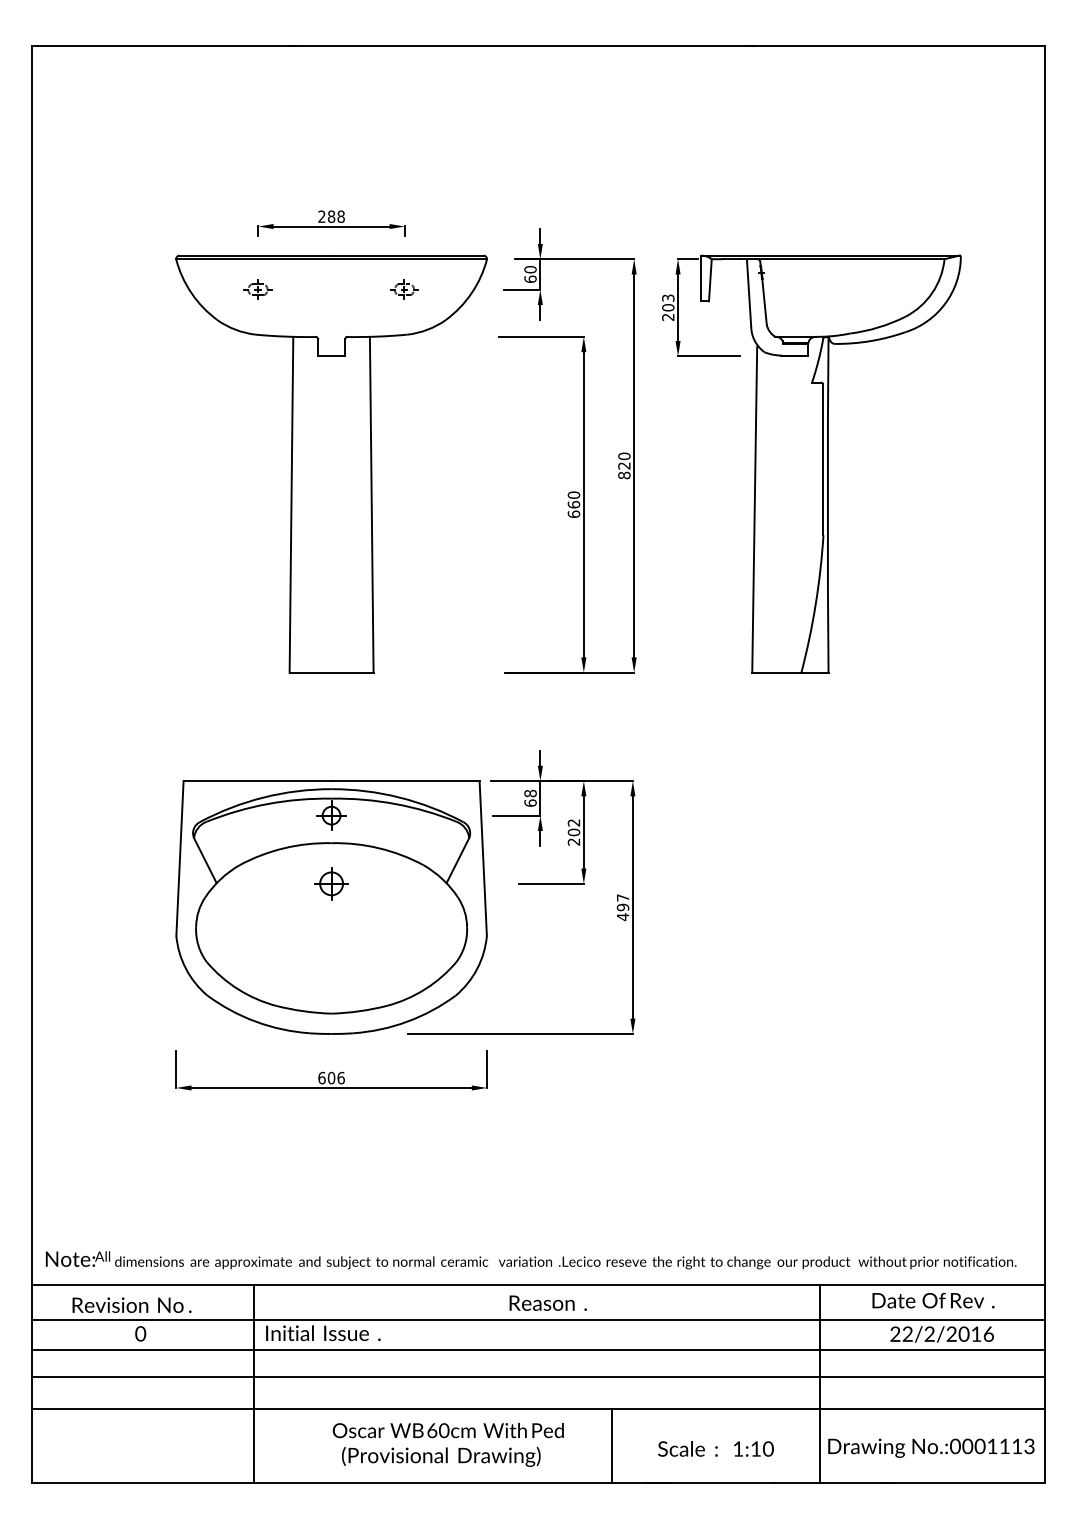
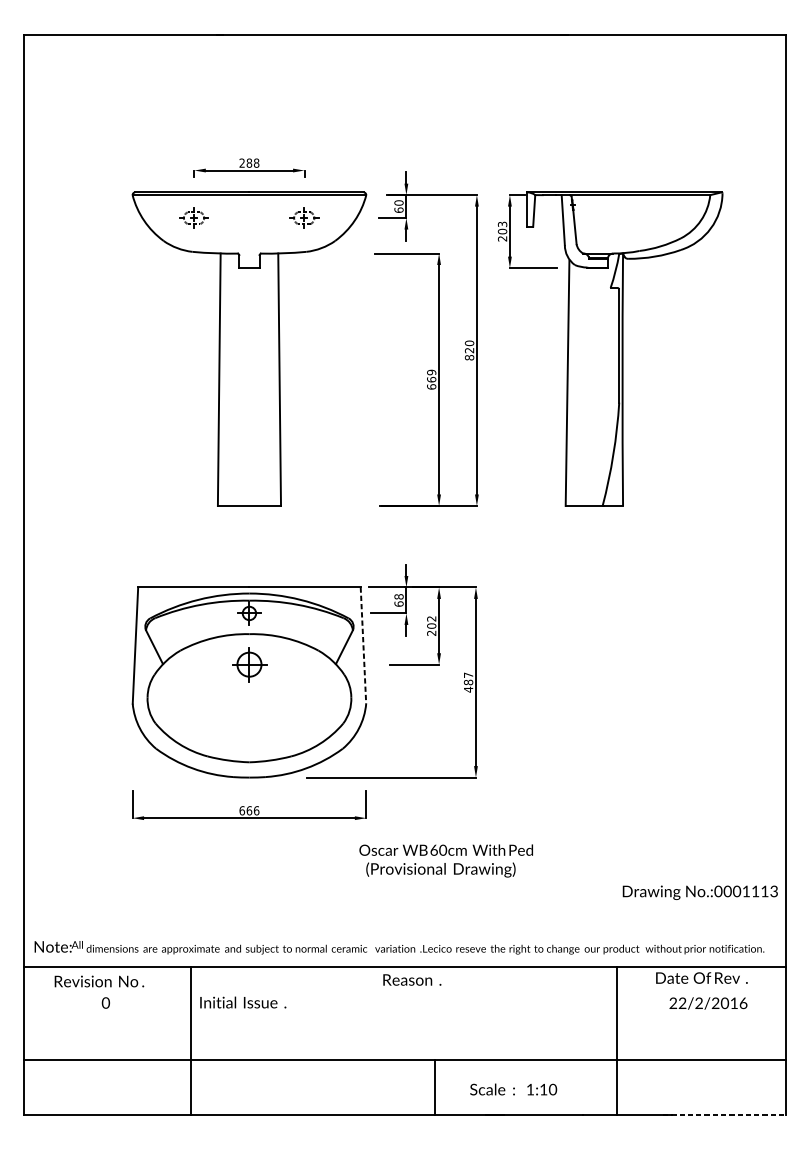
part: (257, 289) -> (193, 217), size x1.4
part: (404, 289) -> (304, 217), size x1.4
text: (574, 494) -> (432, 372), 660 -> 669
line: (483, 858) -> (363, 645), solid -> dashed
part: (331, 883) -> (249, 664), size x1.4
text: (623, 907) -> (468, 682), 497 -> 487
text: (331, 1077) -> (249, 810), 606 -> 666
line: (538, 1320) -> (405, 993), removed
line: (538, 1350) -> (405, 1015), removed
line: (538, 1377) -> (405, 1035), removed
text: (447, 1444) -> (445, 860), moved
line: (612, 1446) -> (435, 1087), moved
text: (931, 1447) -> (700, 892), moved
text: (715, 1448) -> (513, 1089), moved
line: (963, 1483) -> (724, 1115), solid -> dashed

